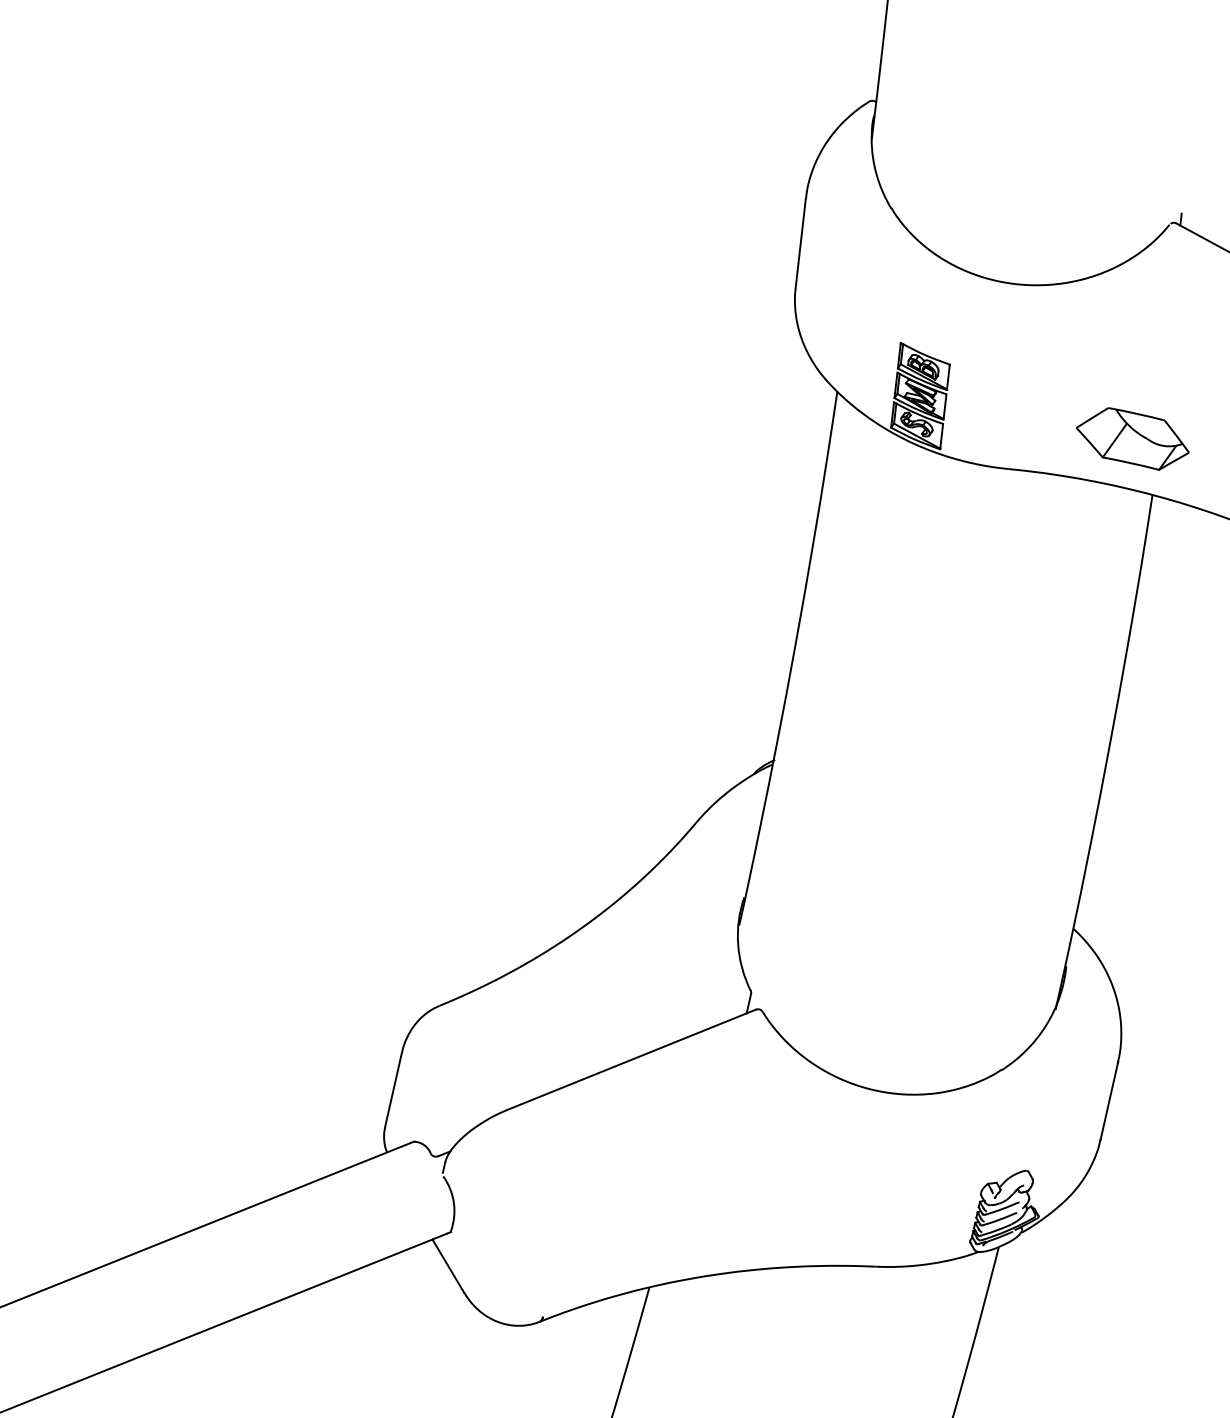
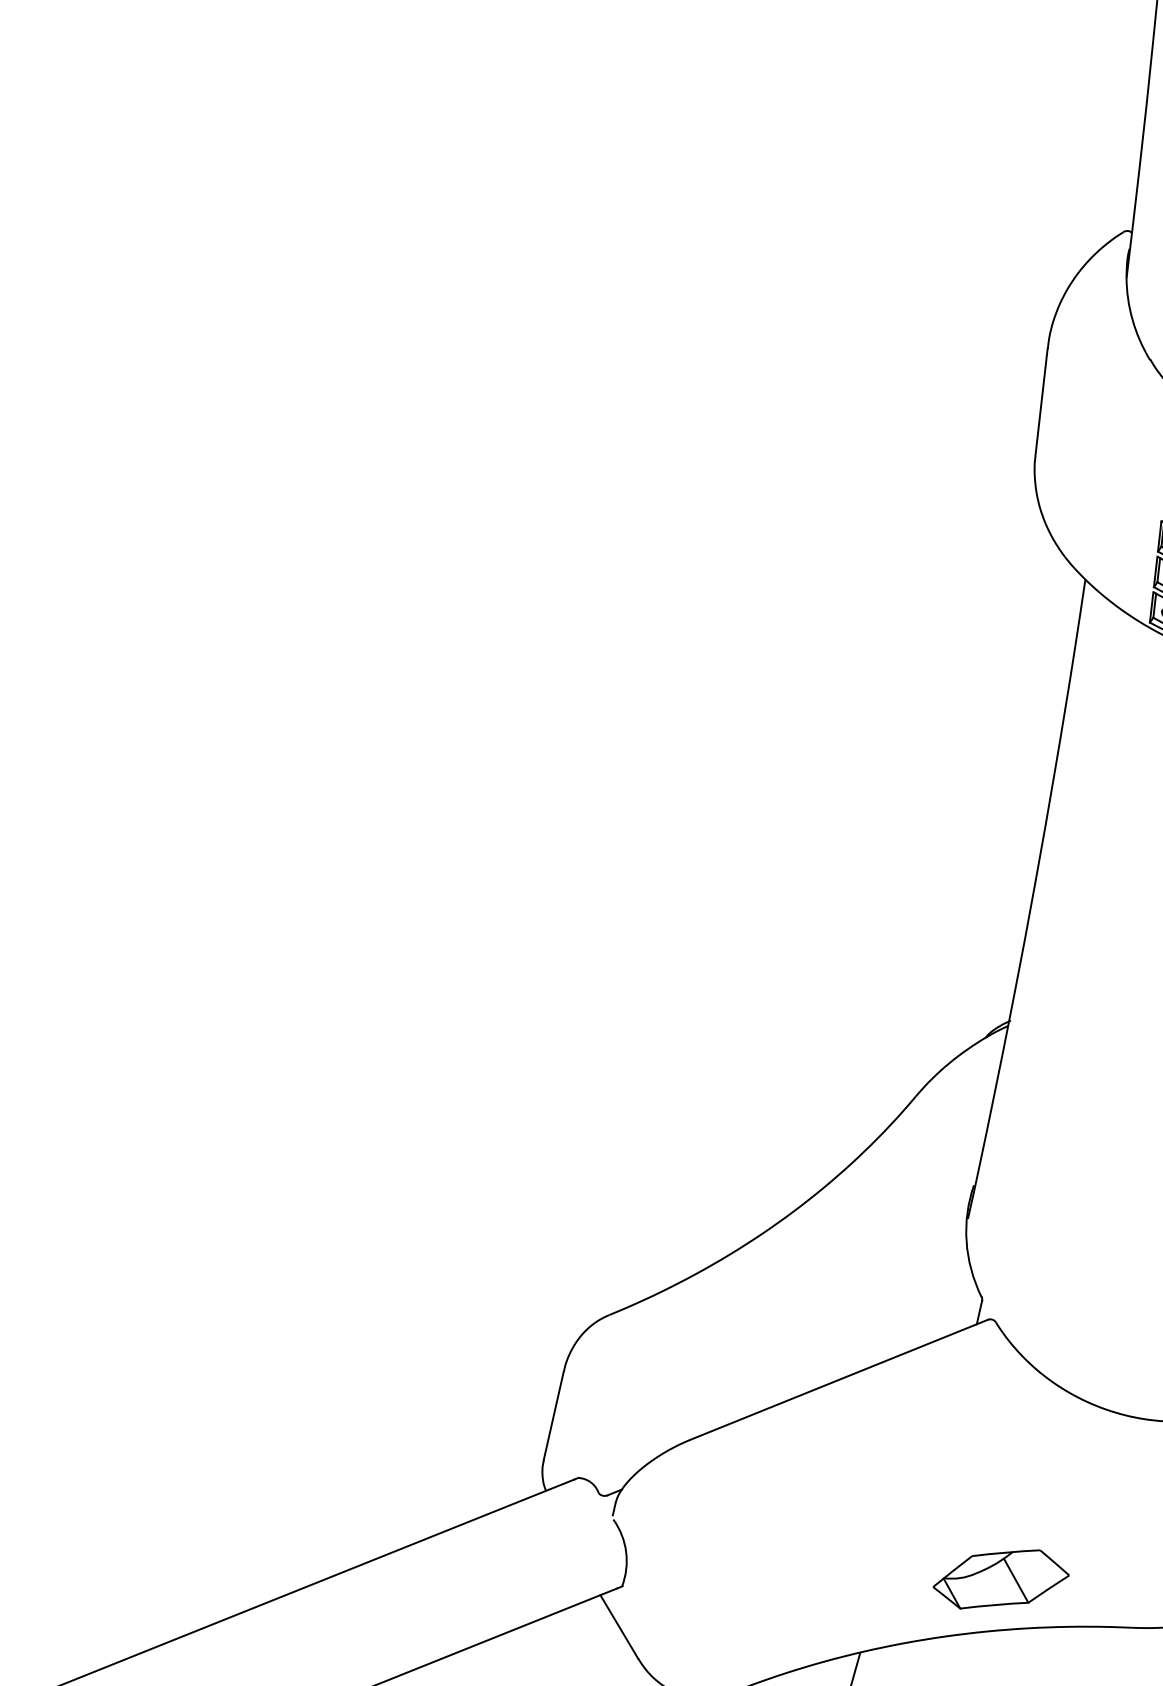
part: (767, 1226) -> (1001, 1579), added

